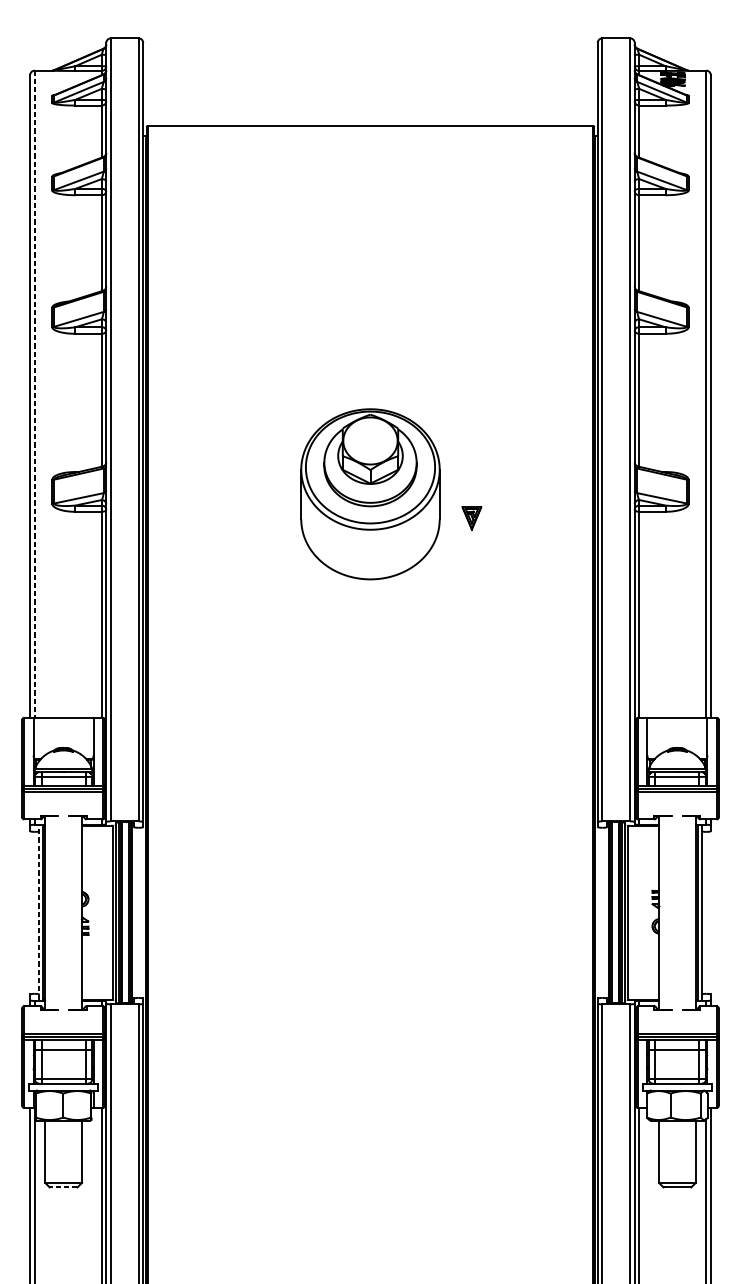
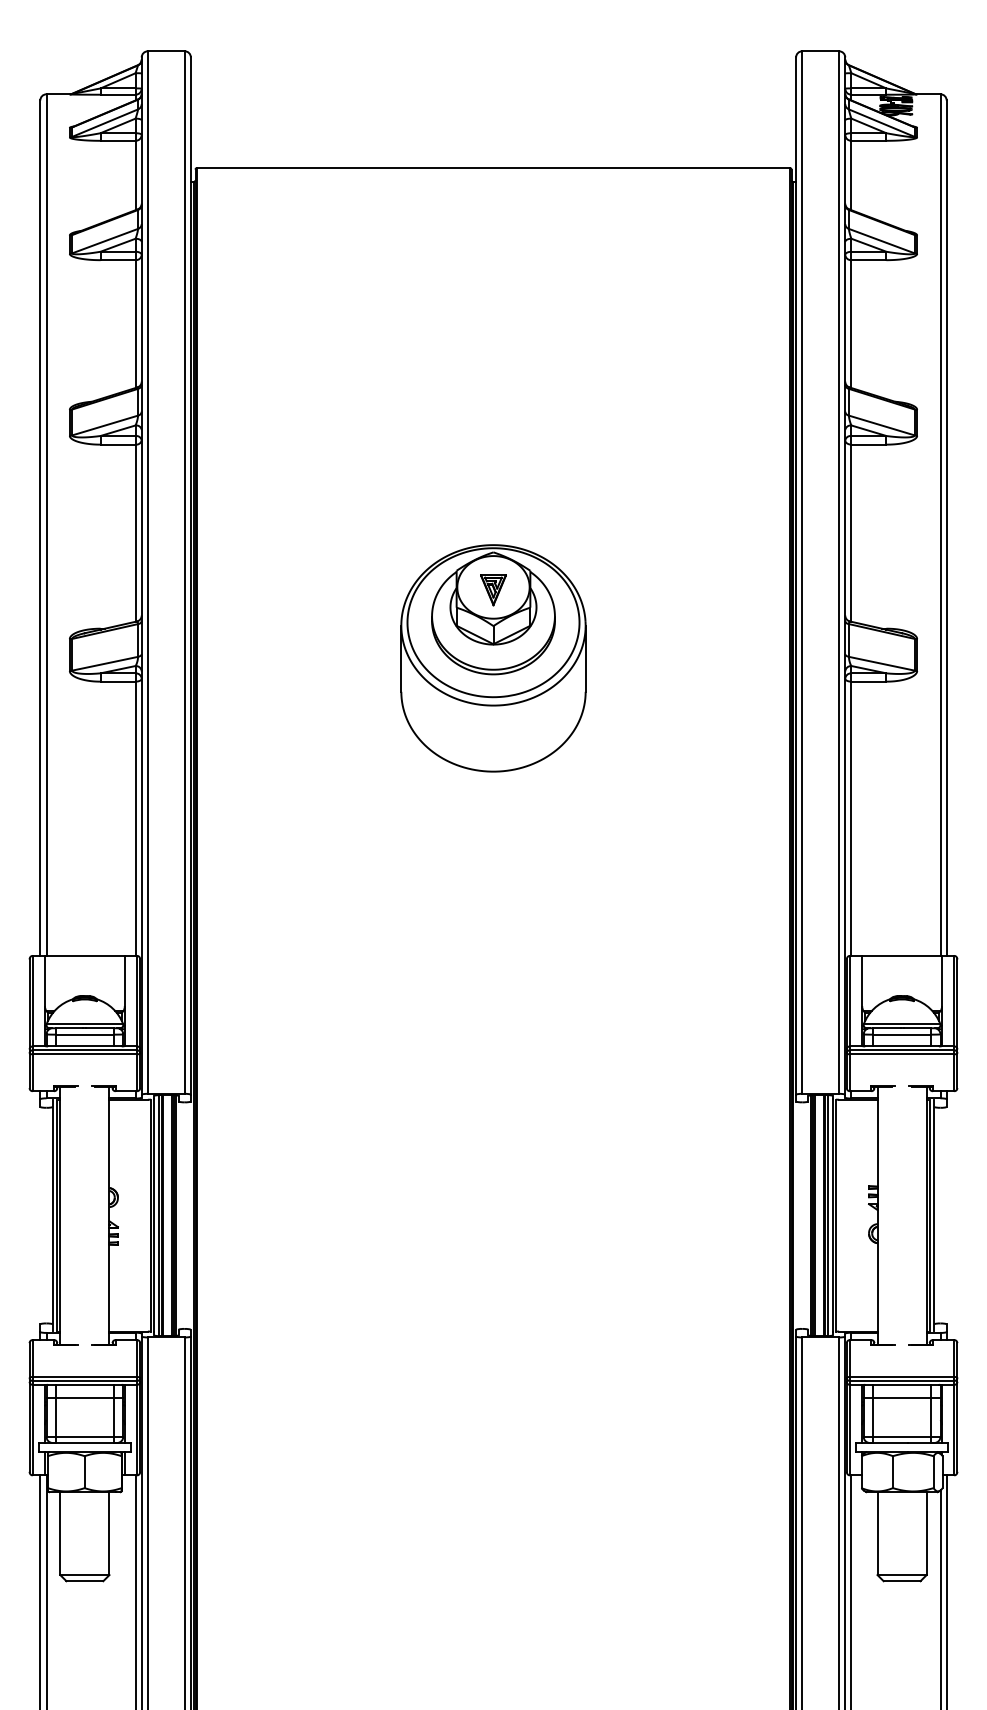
line: (34, 394) -> (46, 525), dashed -> solid
part: (471, 518) -> (493, 590), moved
line: (39, 912) -> (52, 1215), dashed -> solid
line: (63, 1187) -> (84, 1581), dashed -> solid

